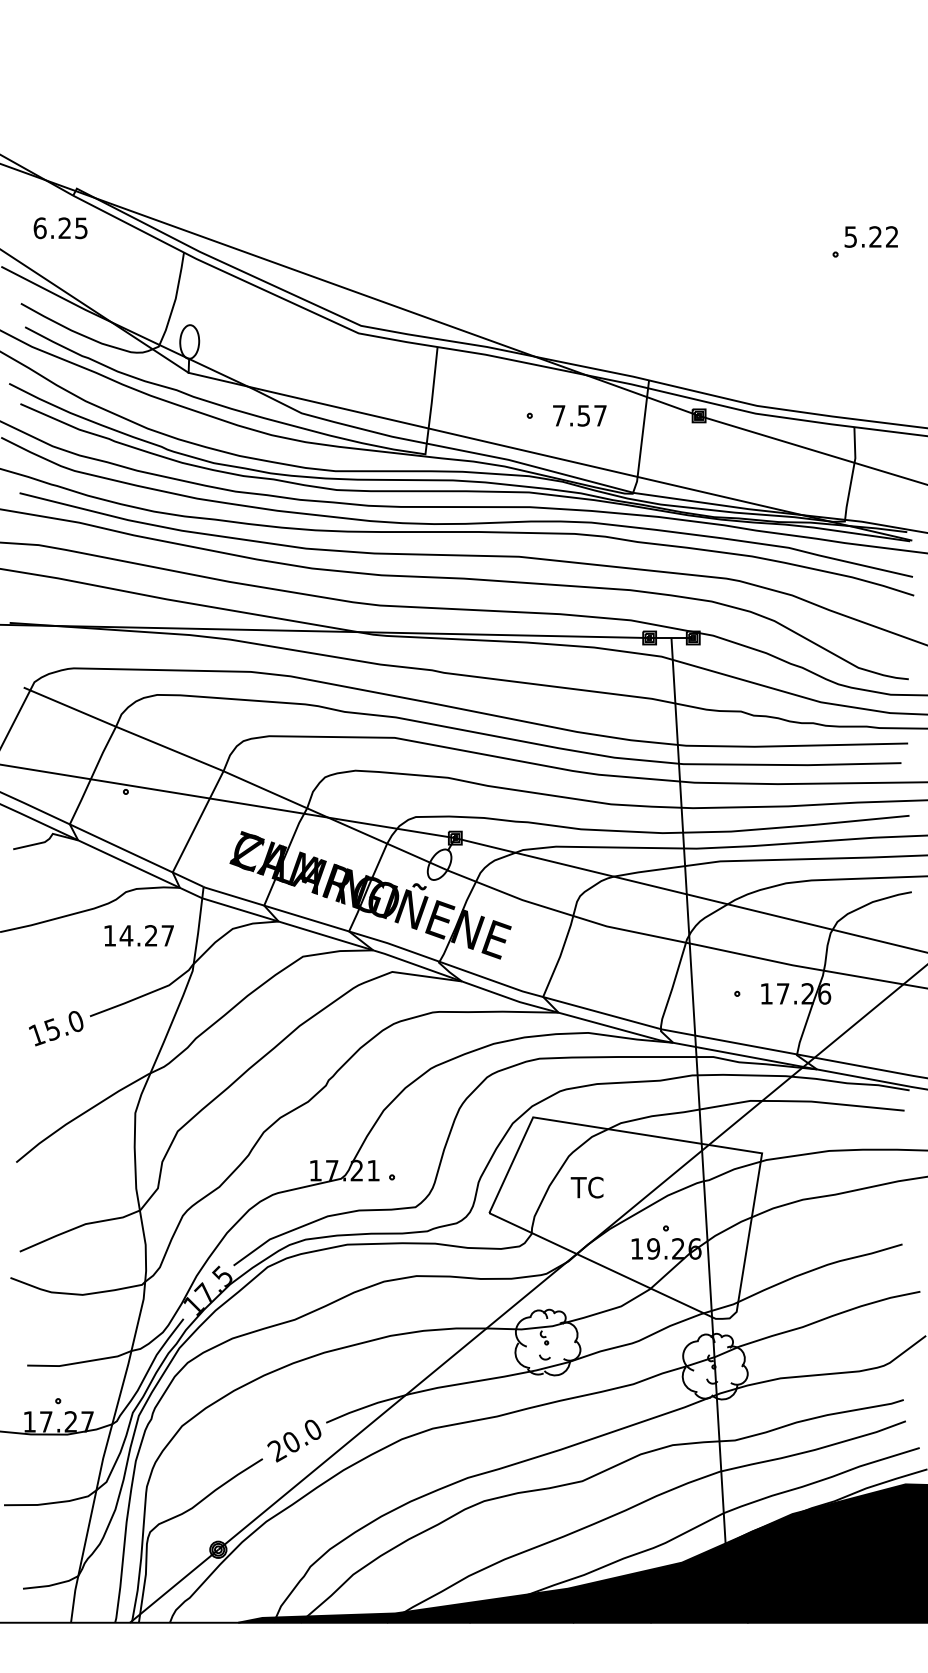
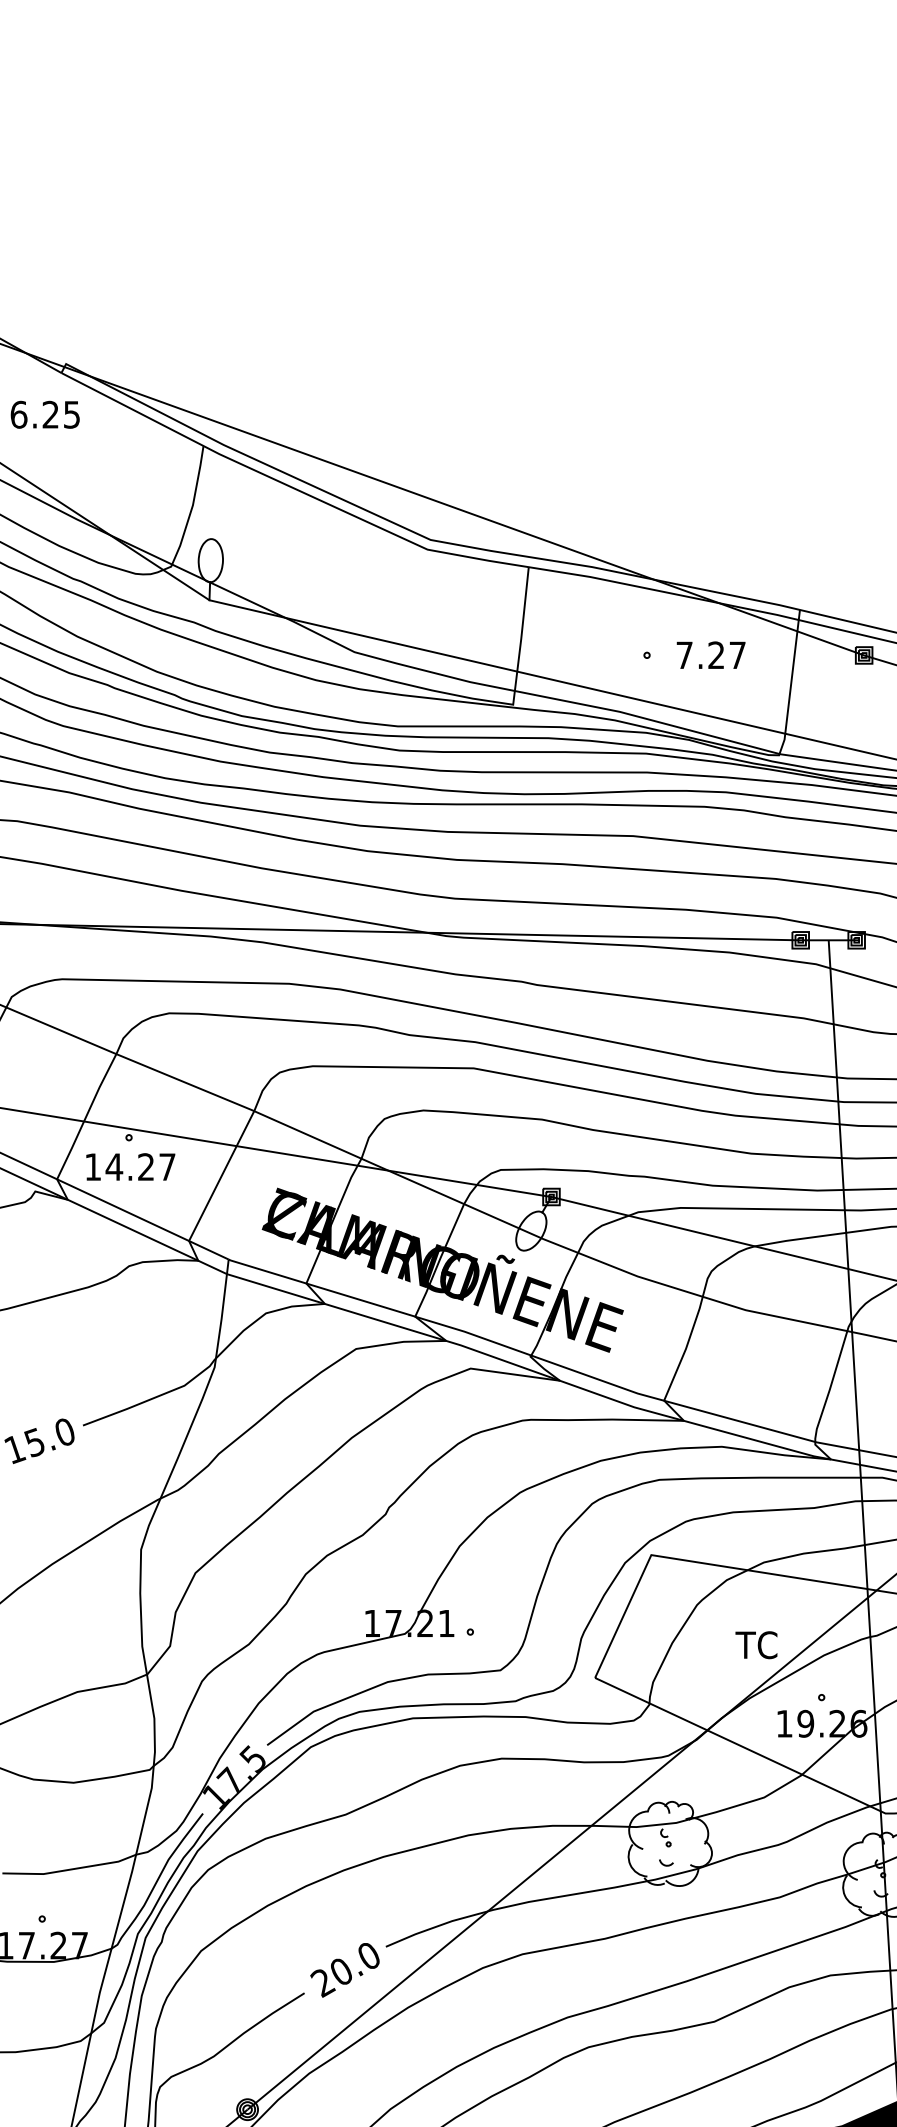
text: (583, 415) -> (715, 654), 7.57 -> 7.27
text: (138, 935) -> (129, 1166), moved
text: (586, 1187) -> (755, 1645), moved

